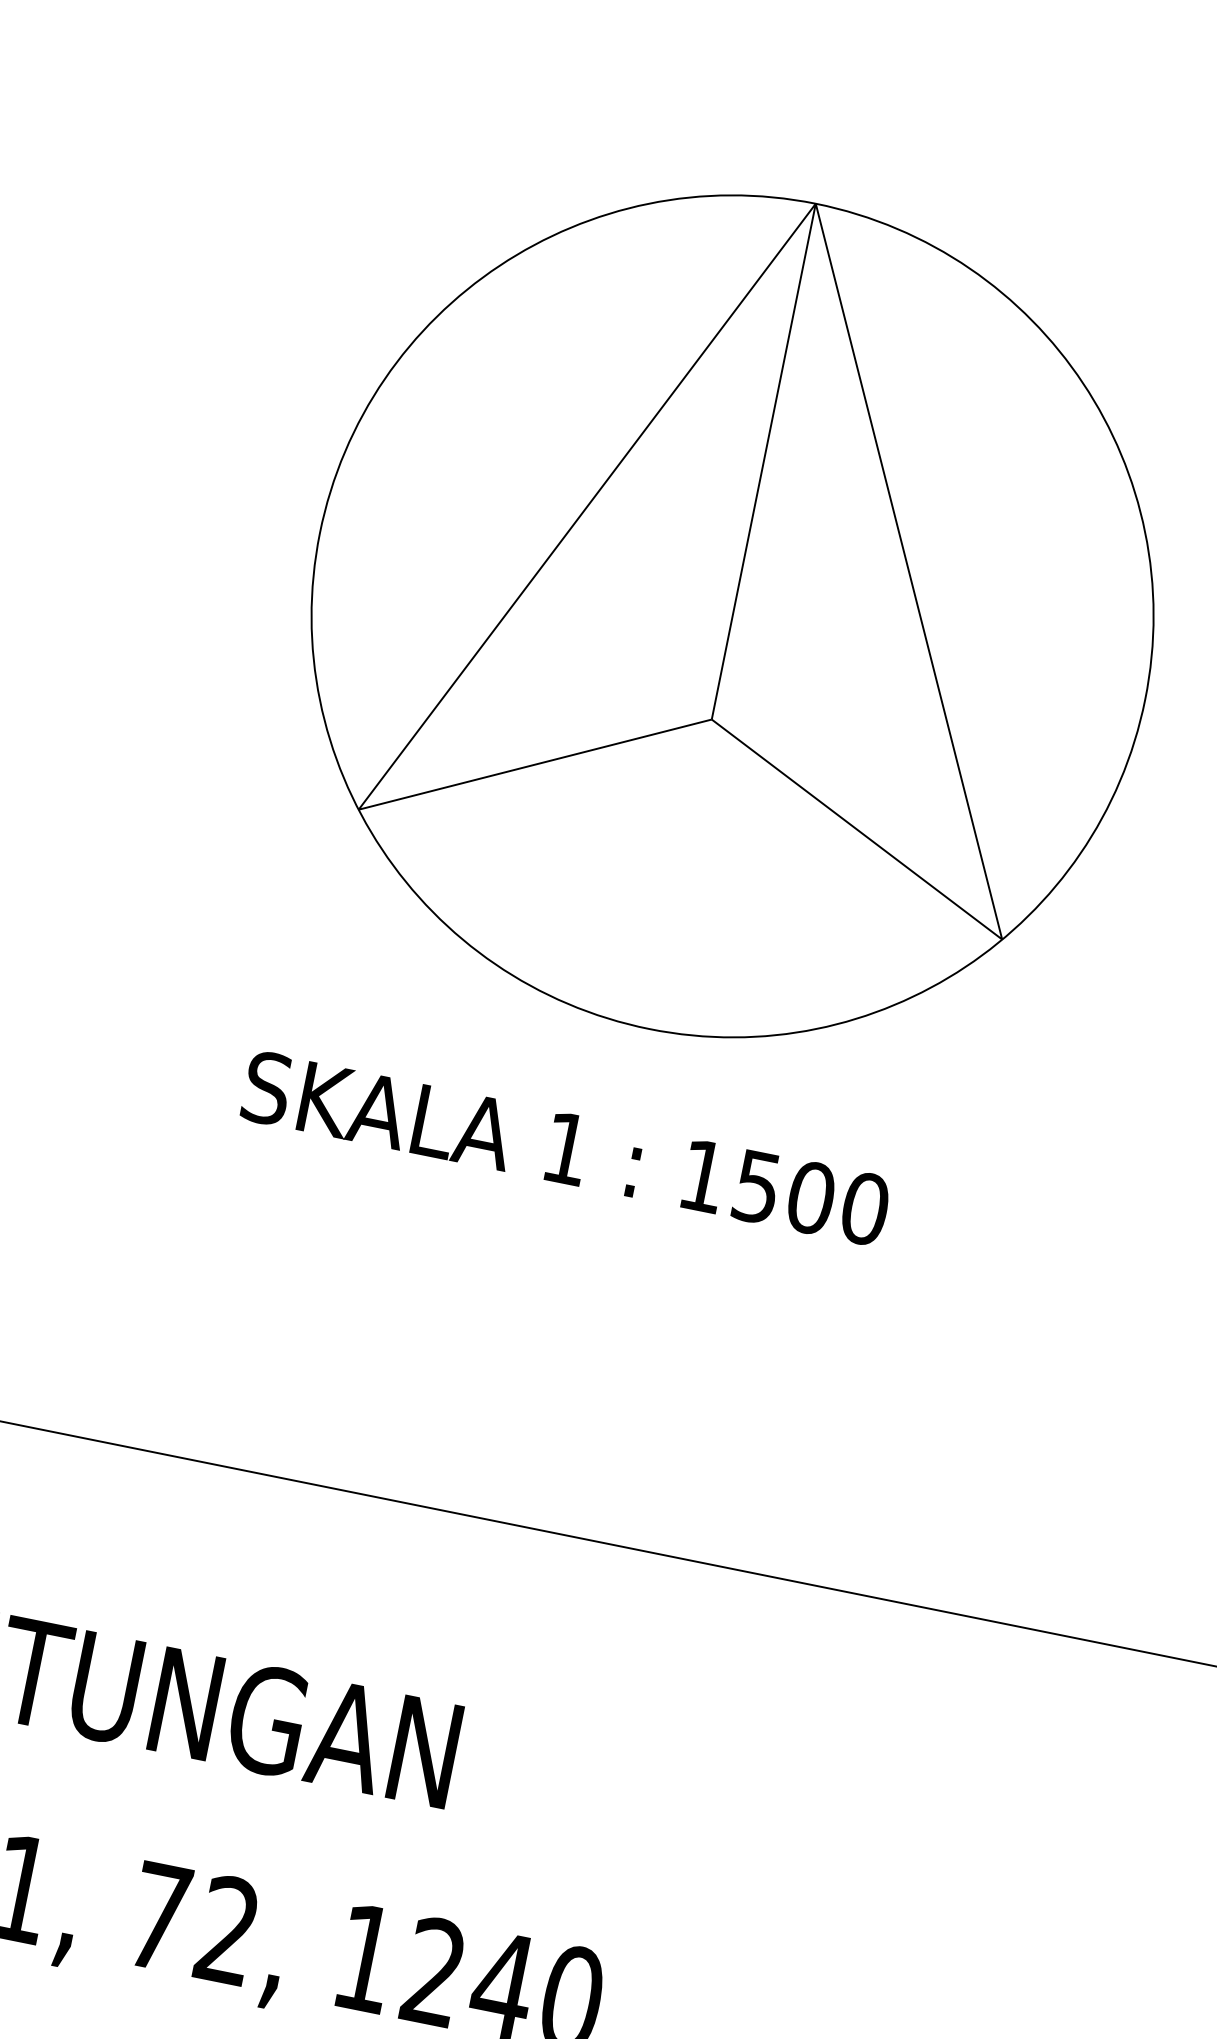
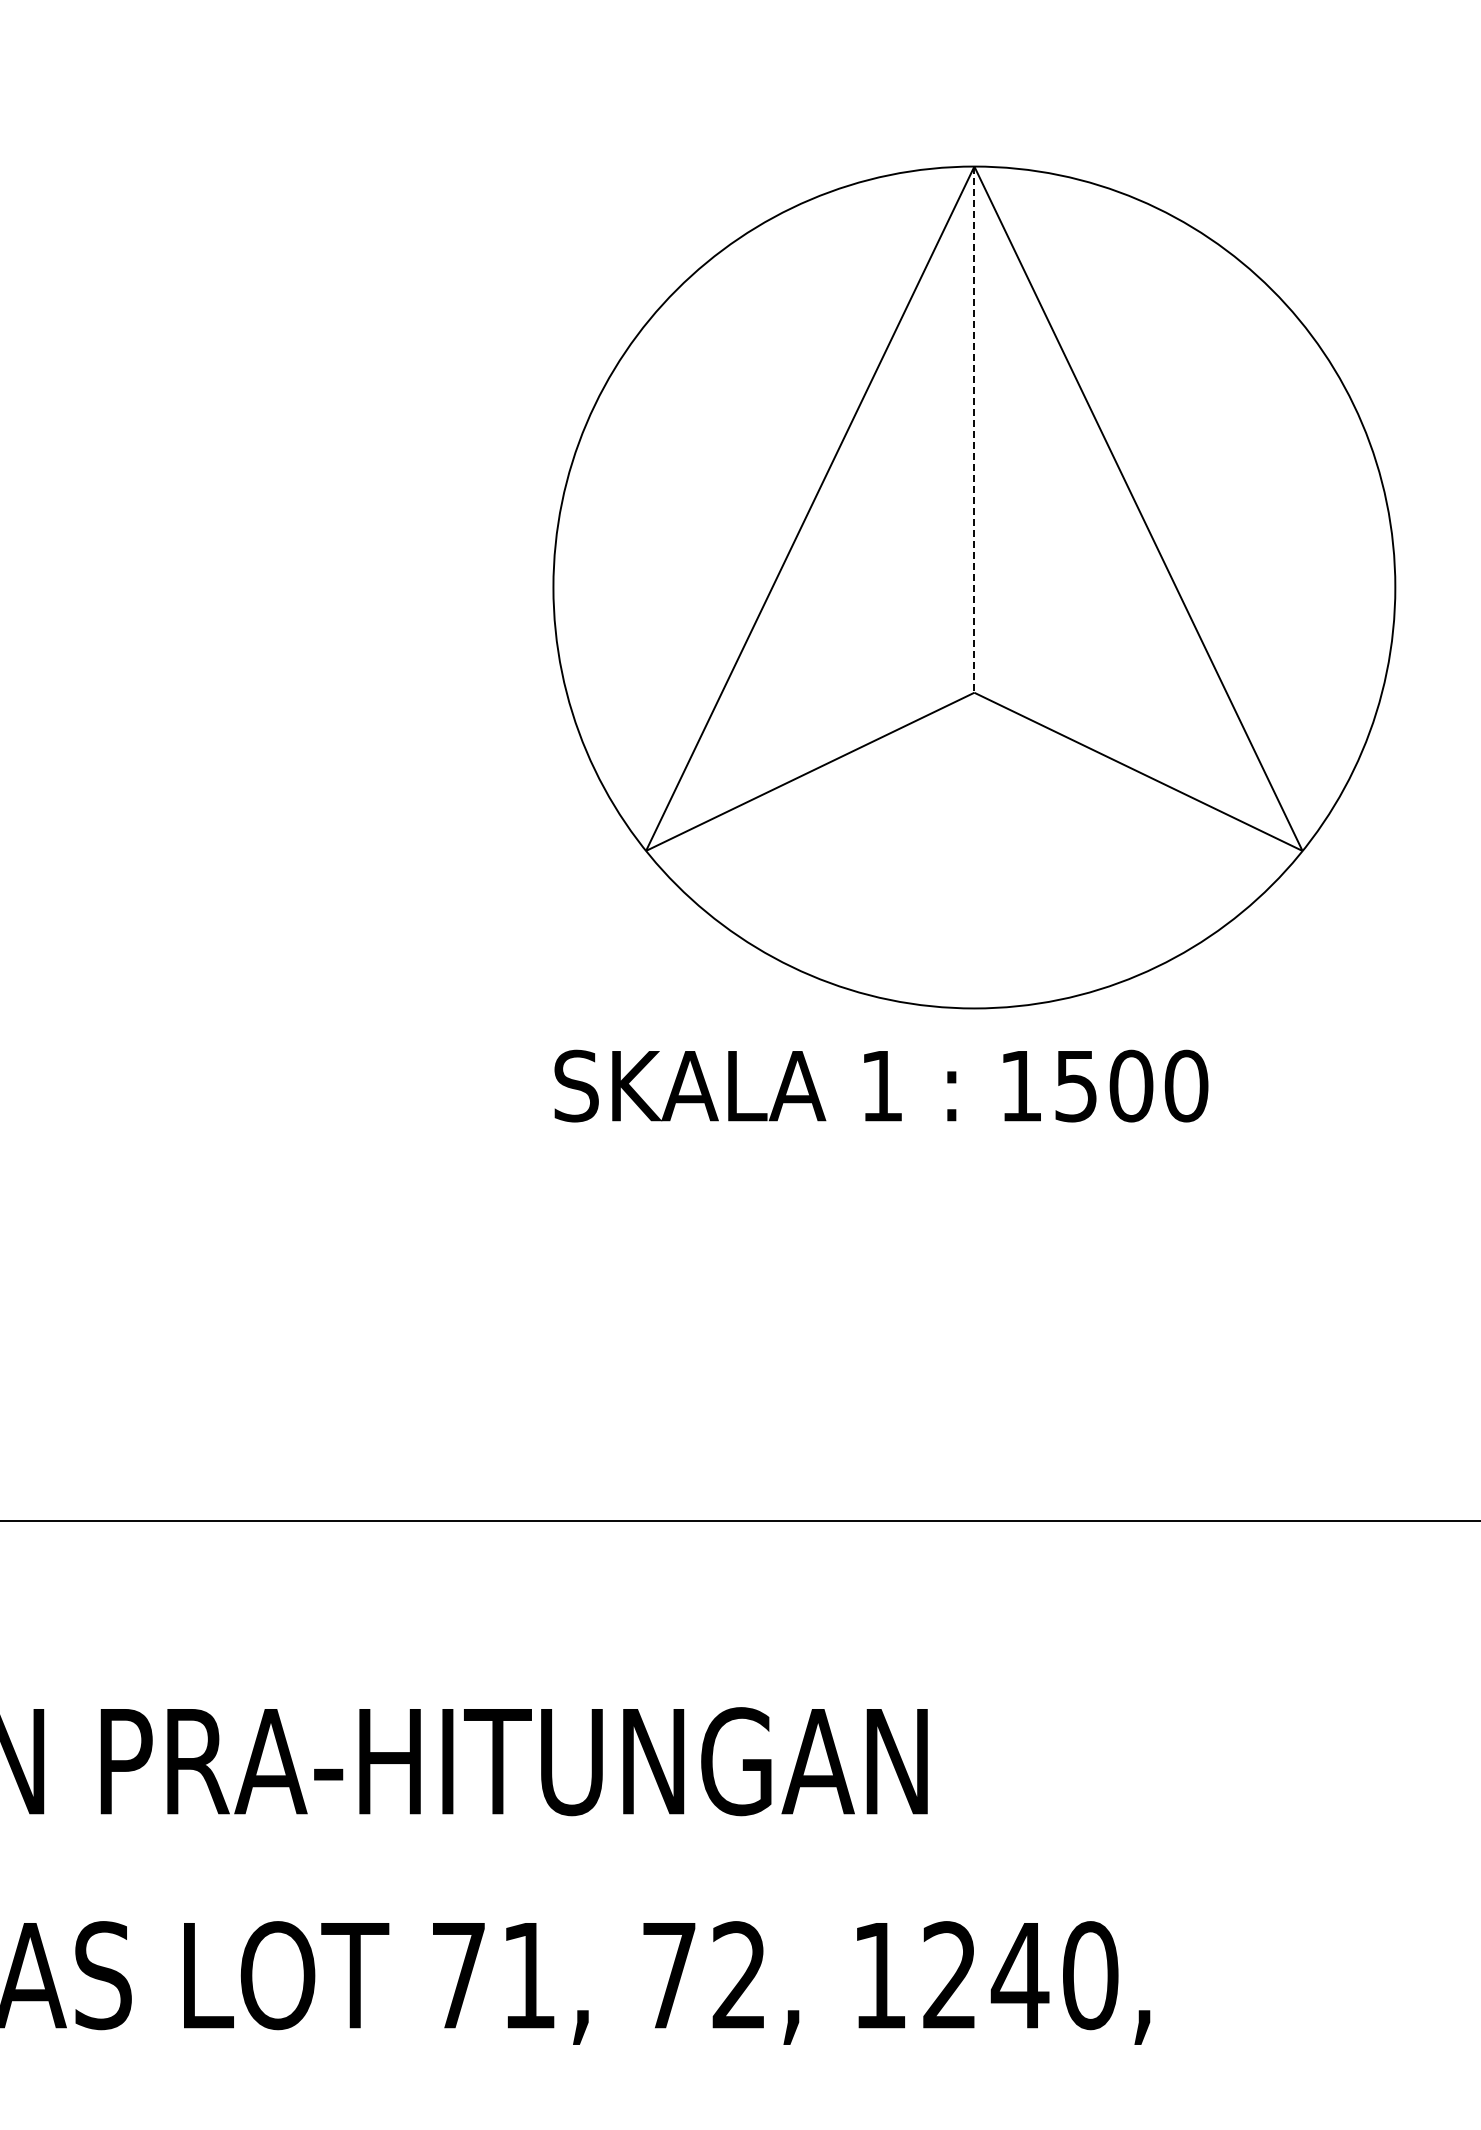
line: (763, 462) -> (974, 430), solid -> dashed
text: (566, 1148) -> (881, 1085), moved

